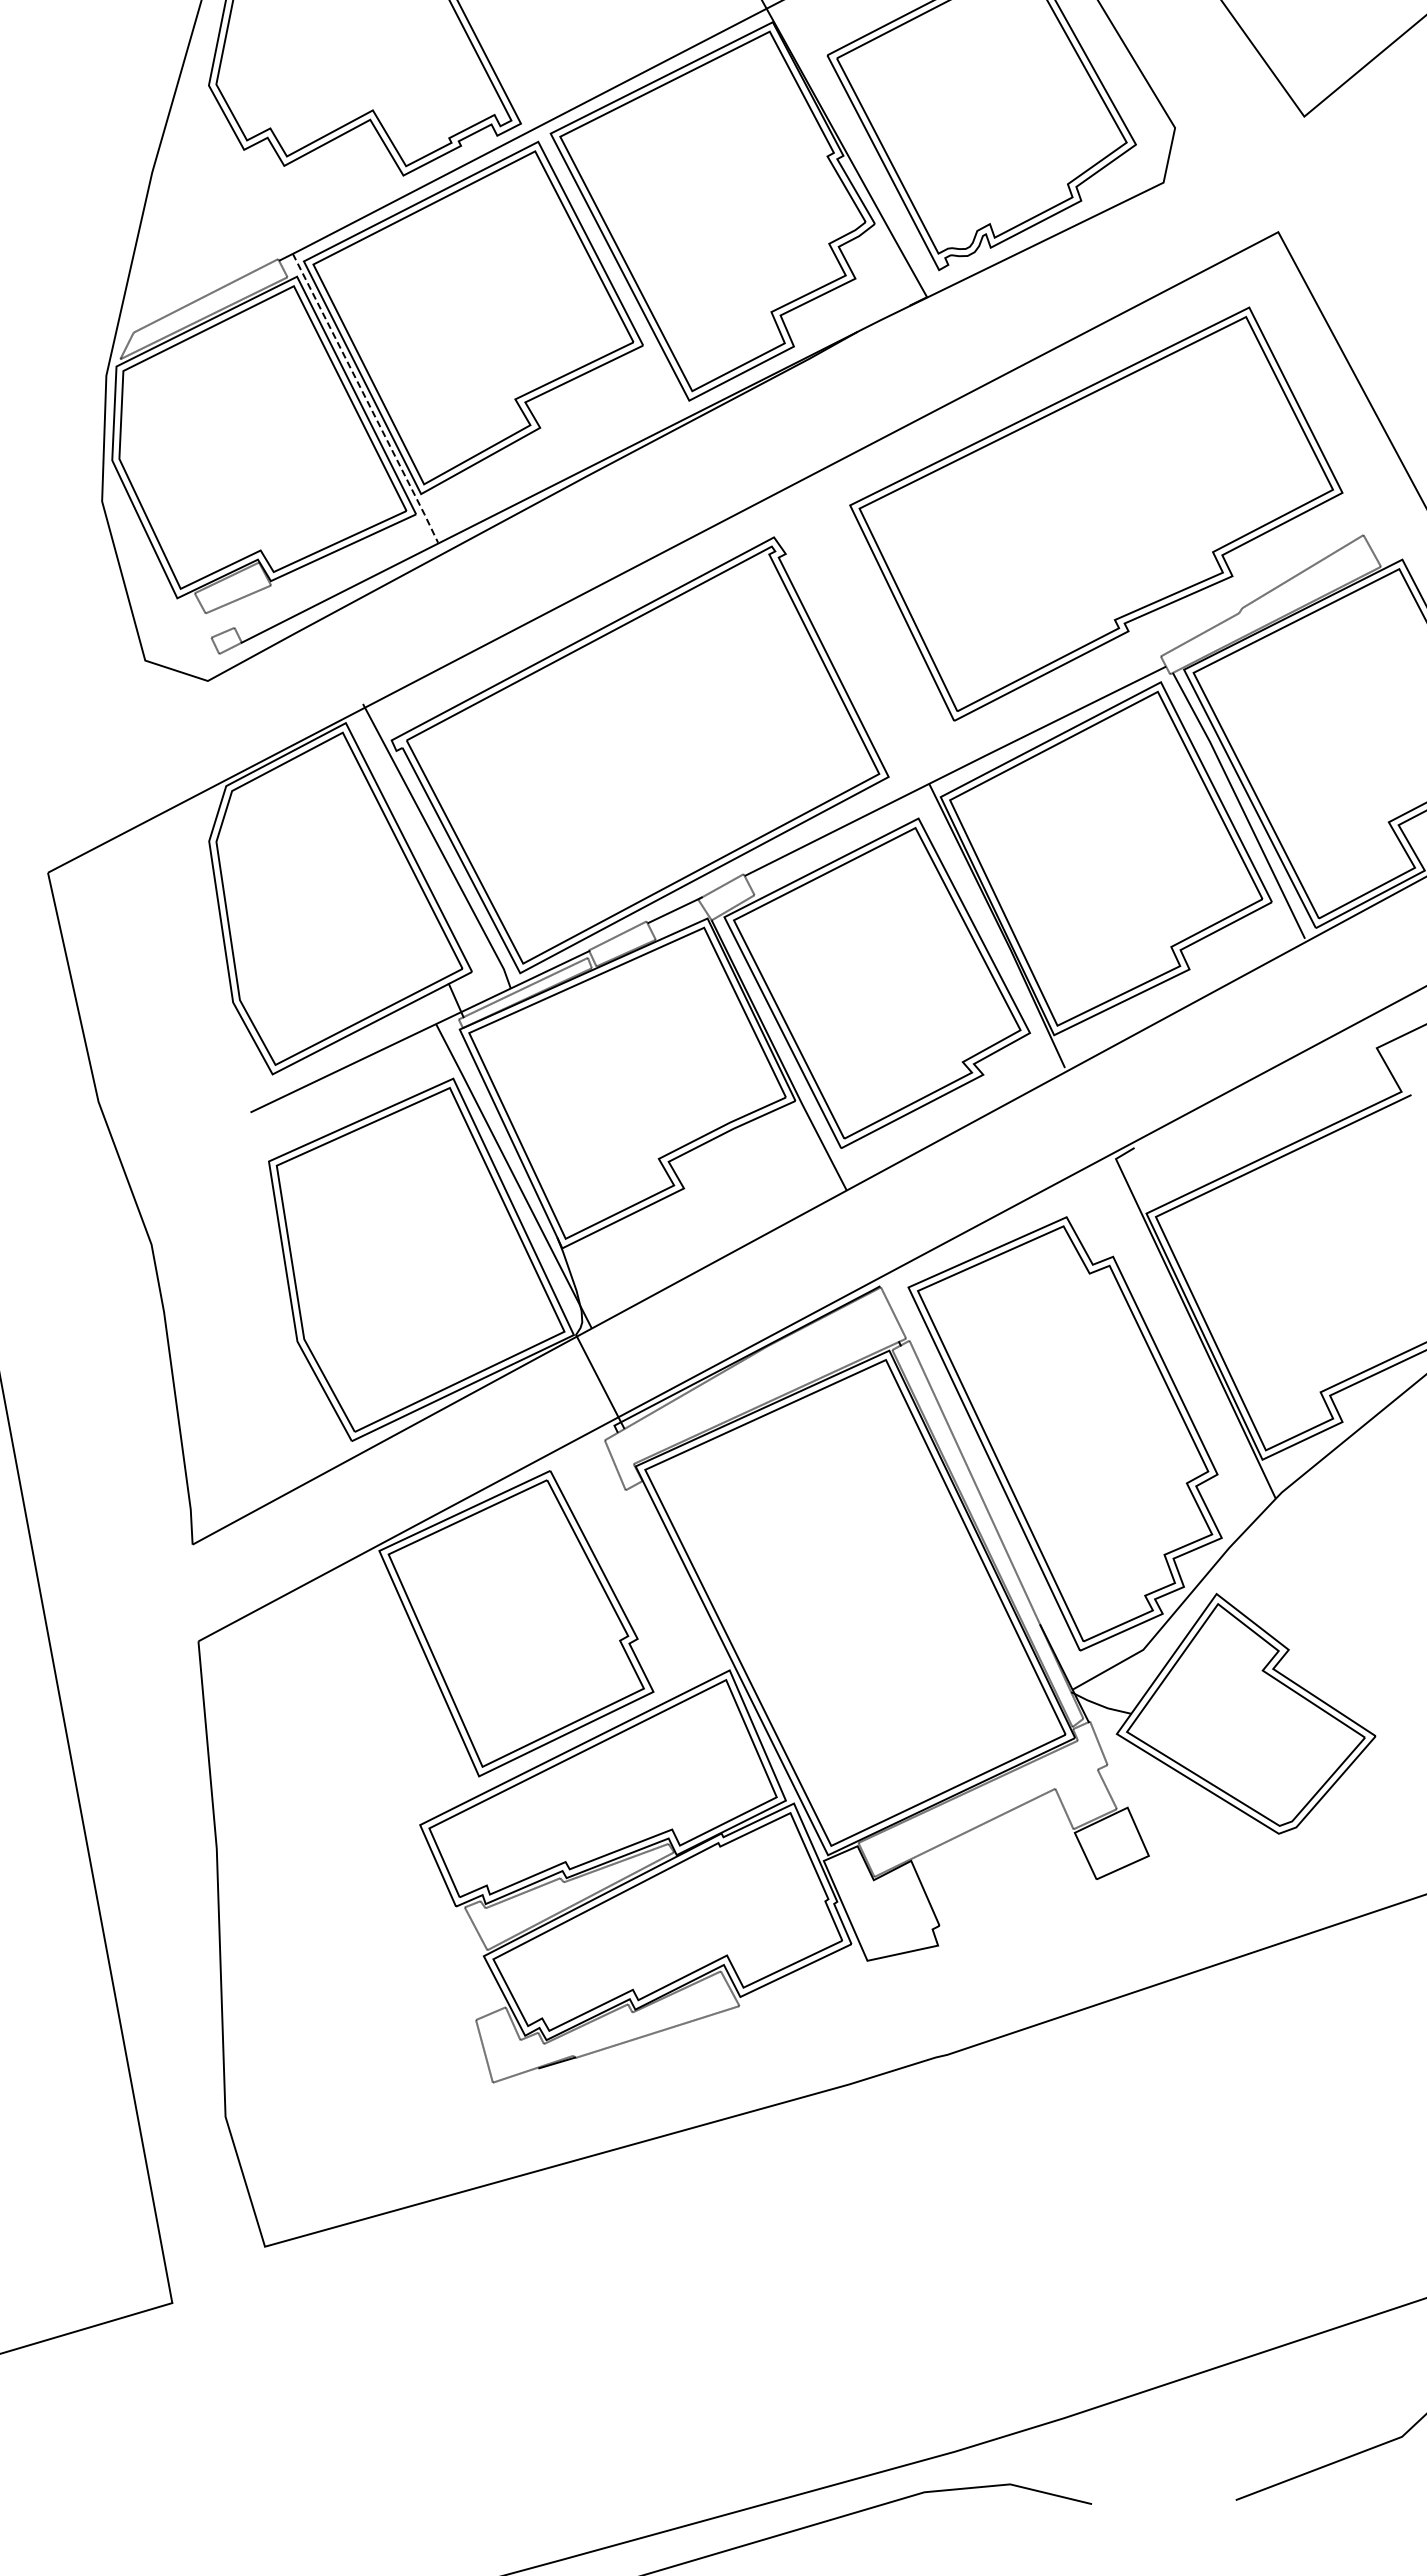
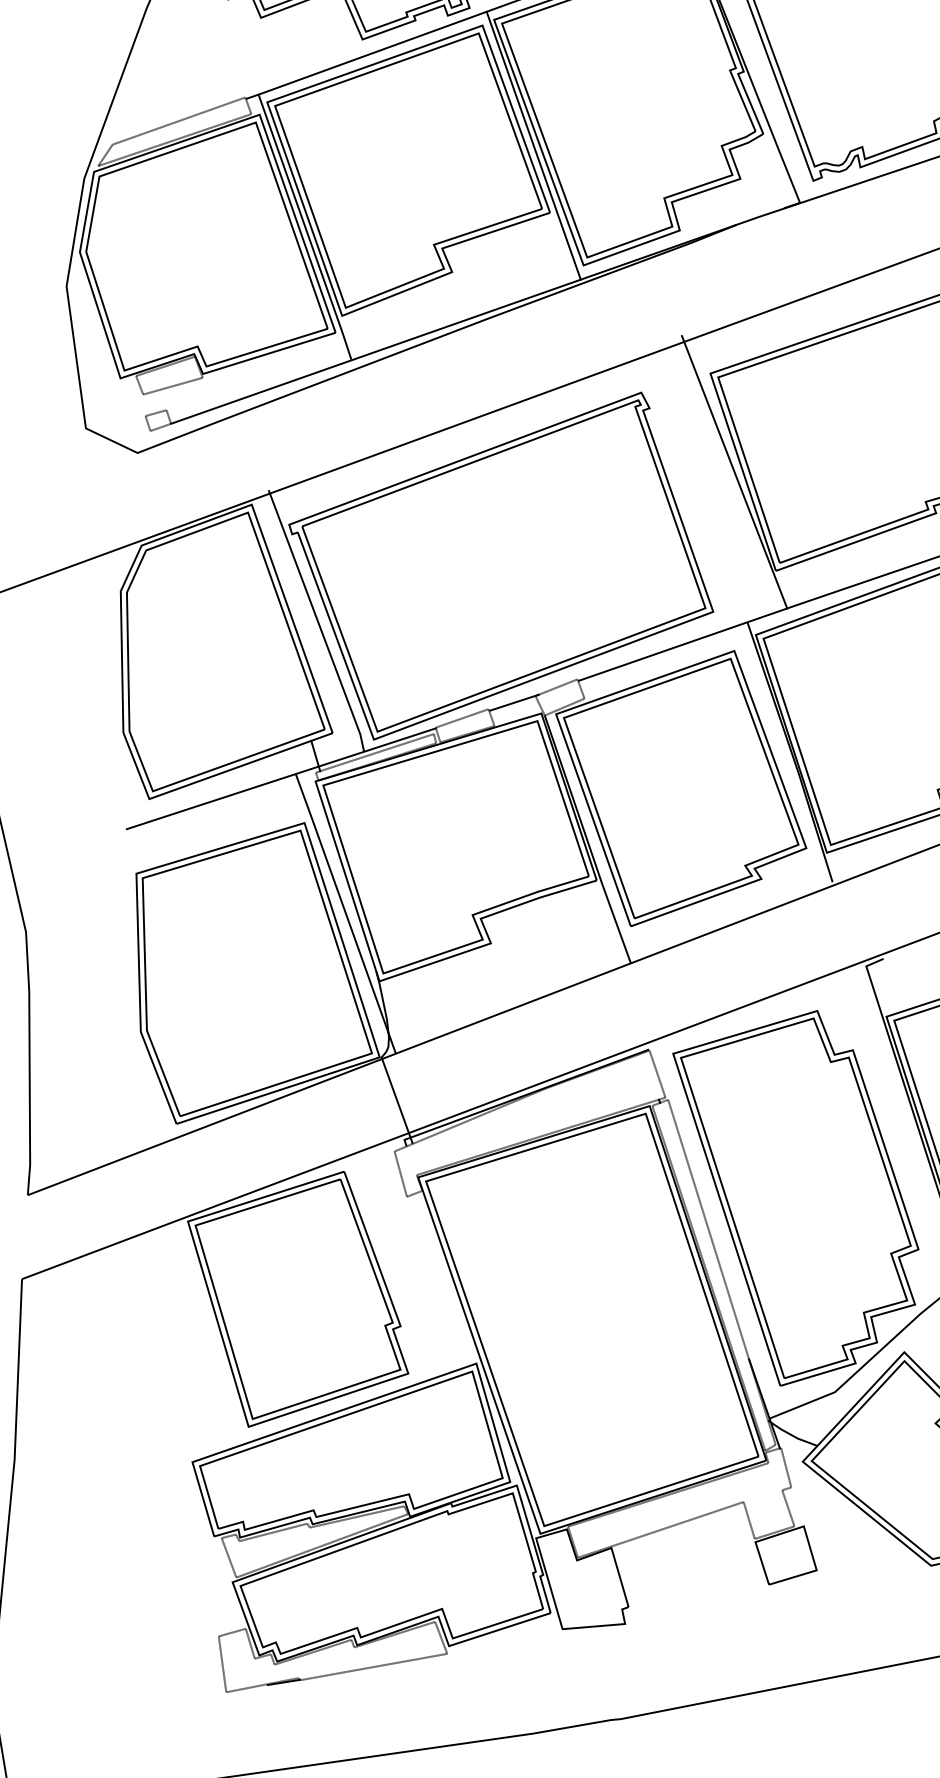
line: (614, 271) -> (533, 145), added
line: (366, 399) -> (305, 228), dashed -> solid
line: (892, 614) -> (734, 472), added

